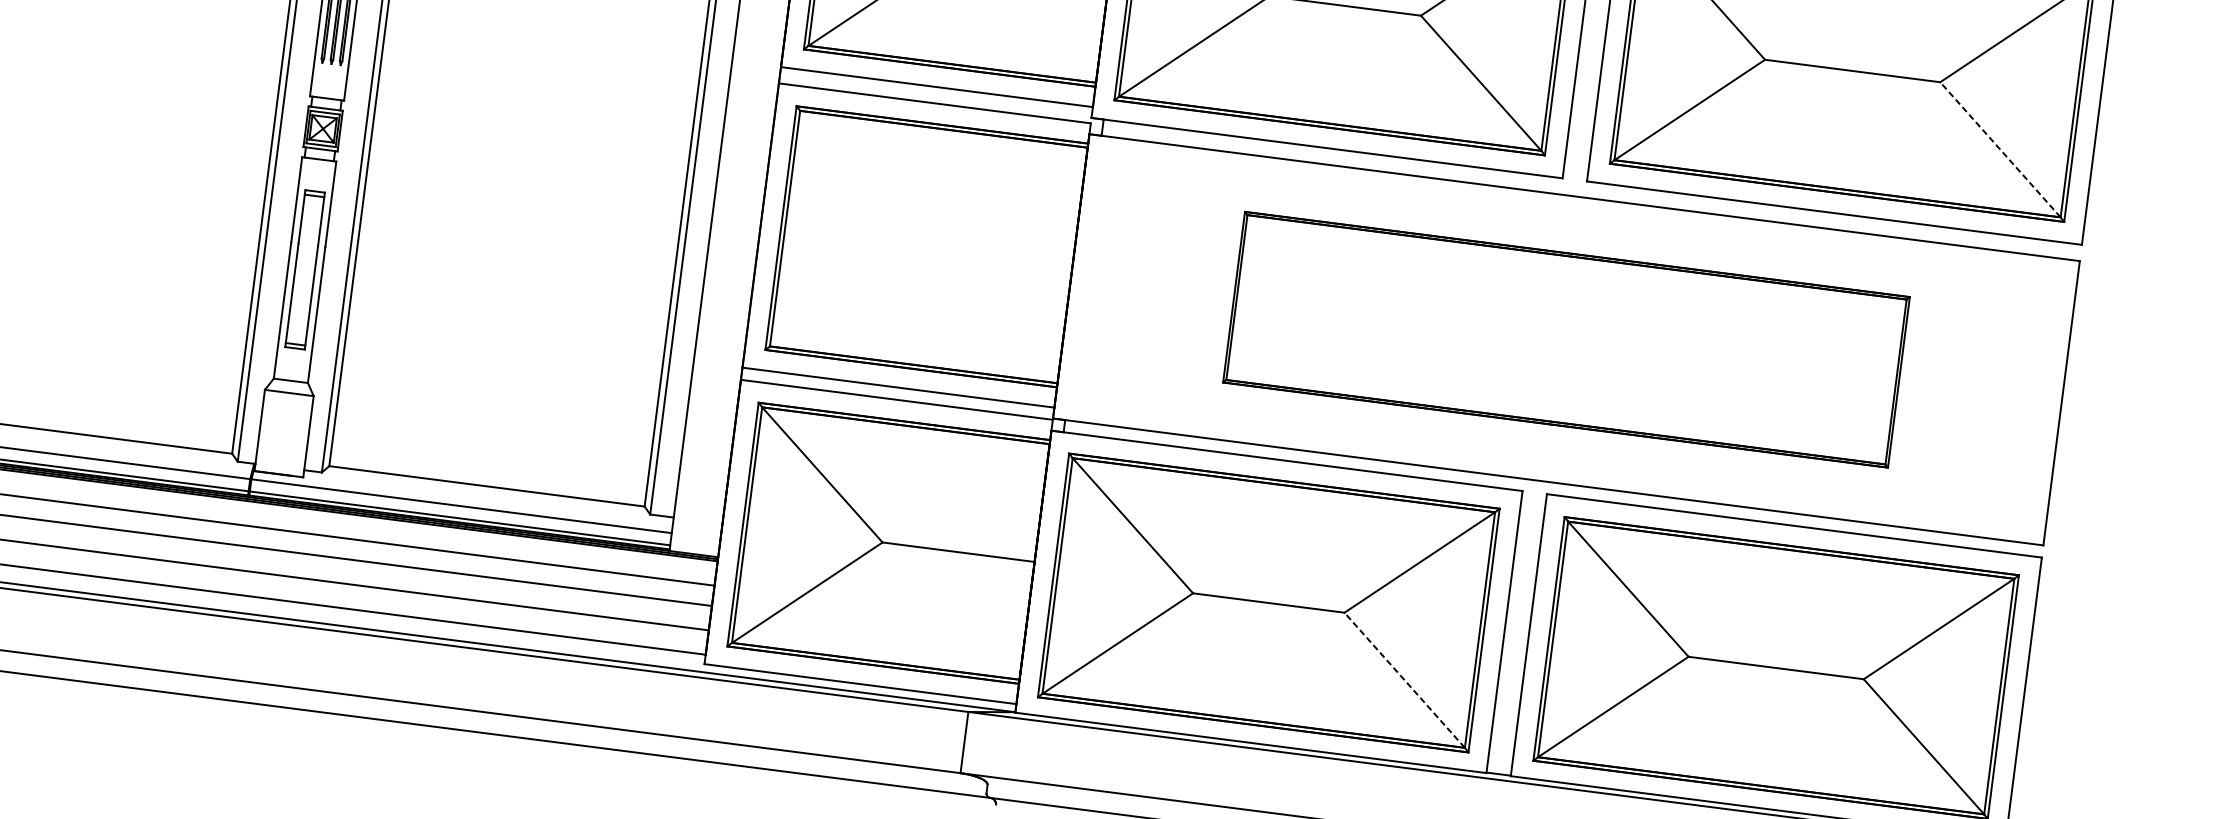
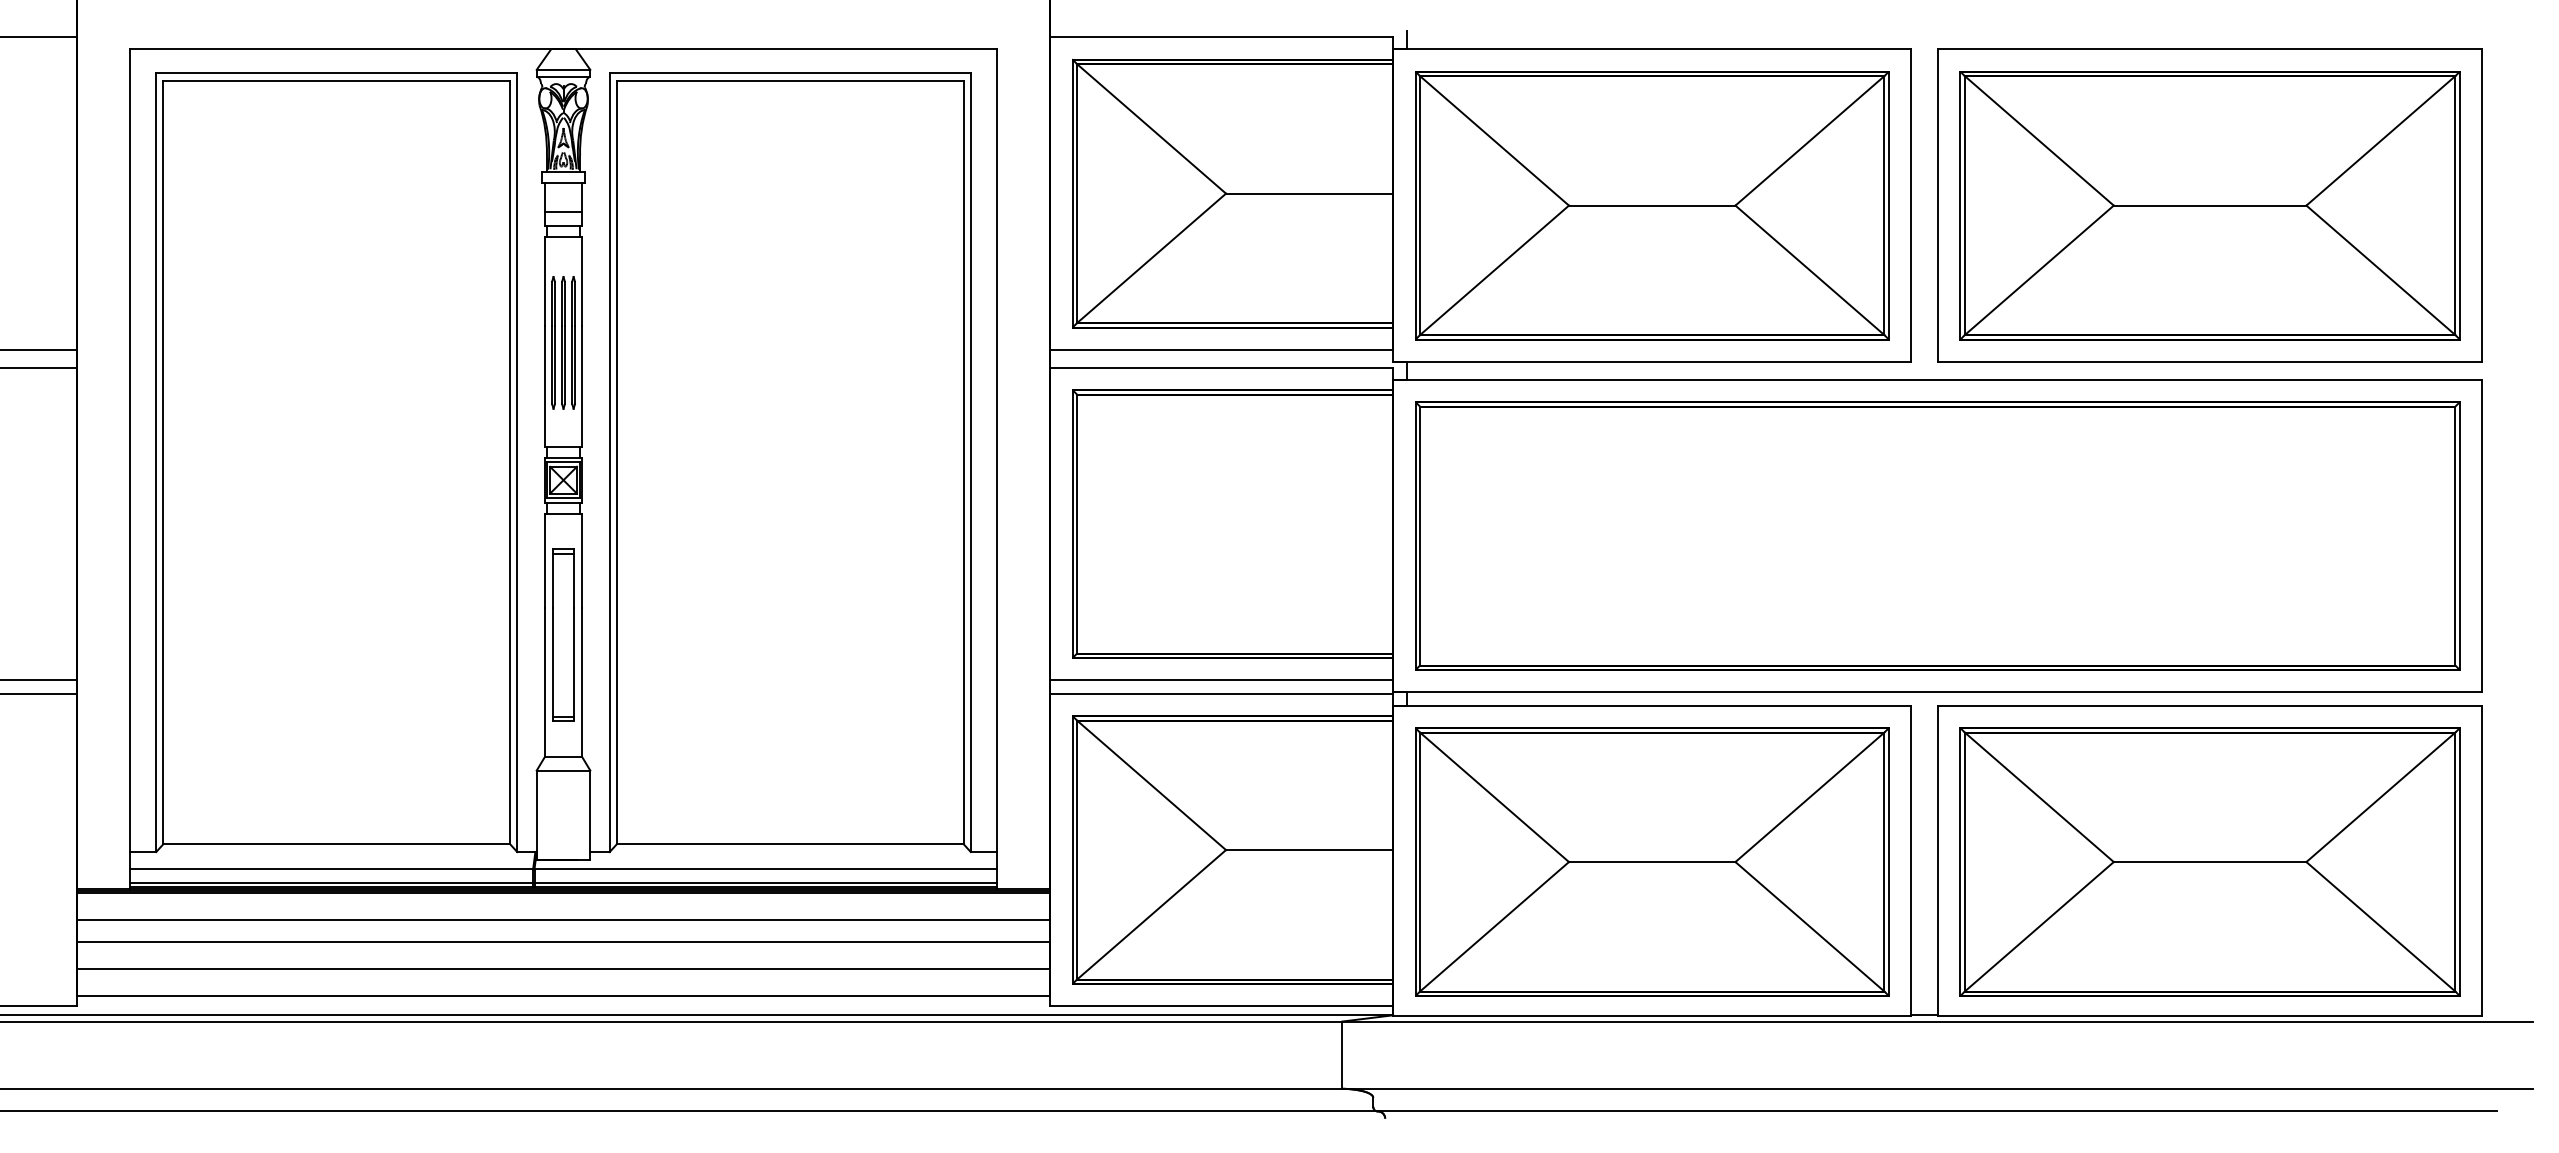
line: (2000, 149) -> (2380, 270), dashed -> solid
part: (1566, 339) -> (1937, 535), size x1.43
line: (1404, 679) -> (1809, 926), dashed -> solid

